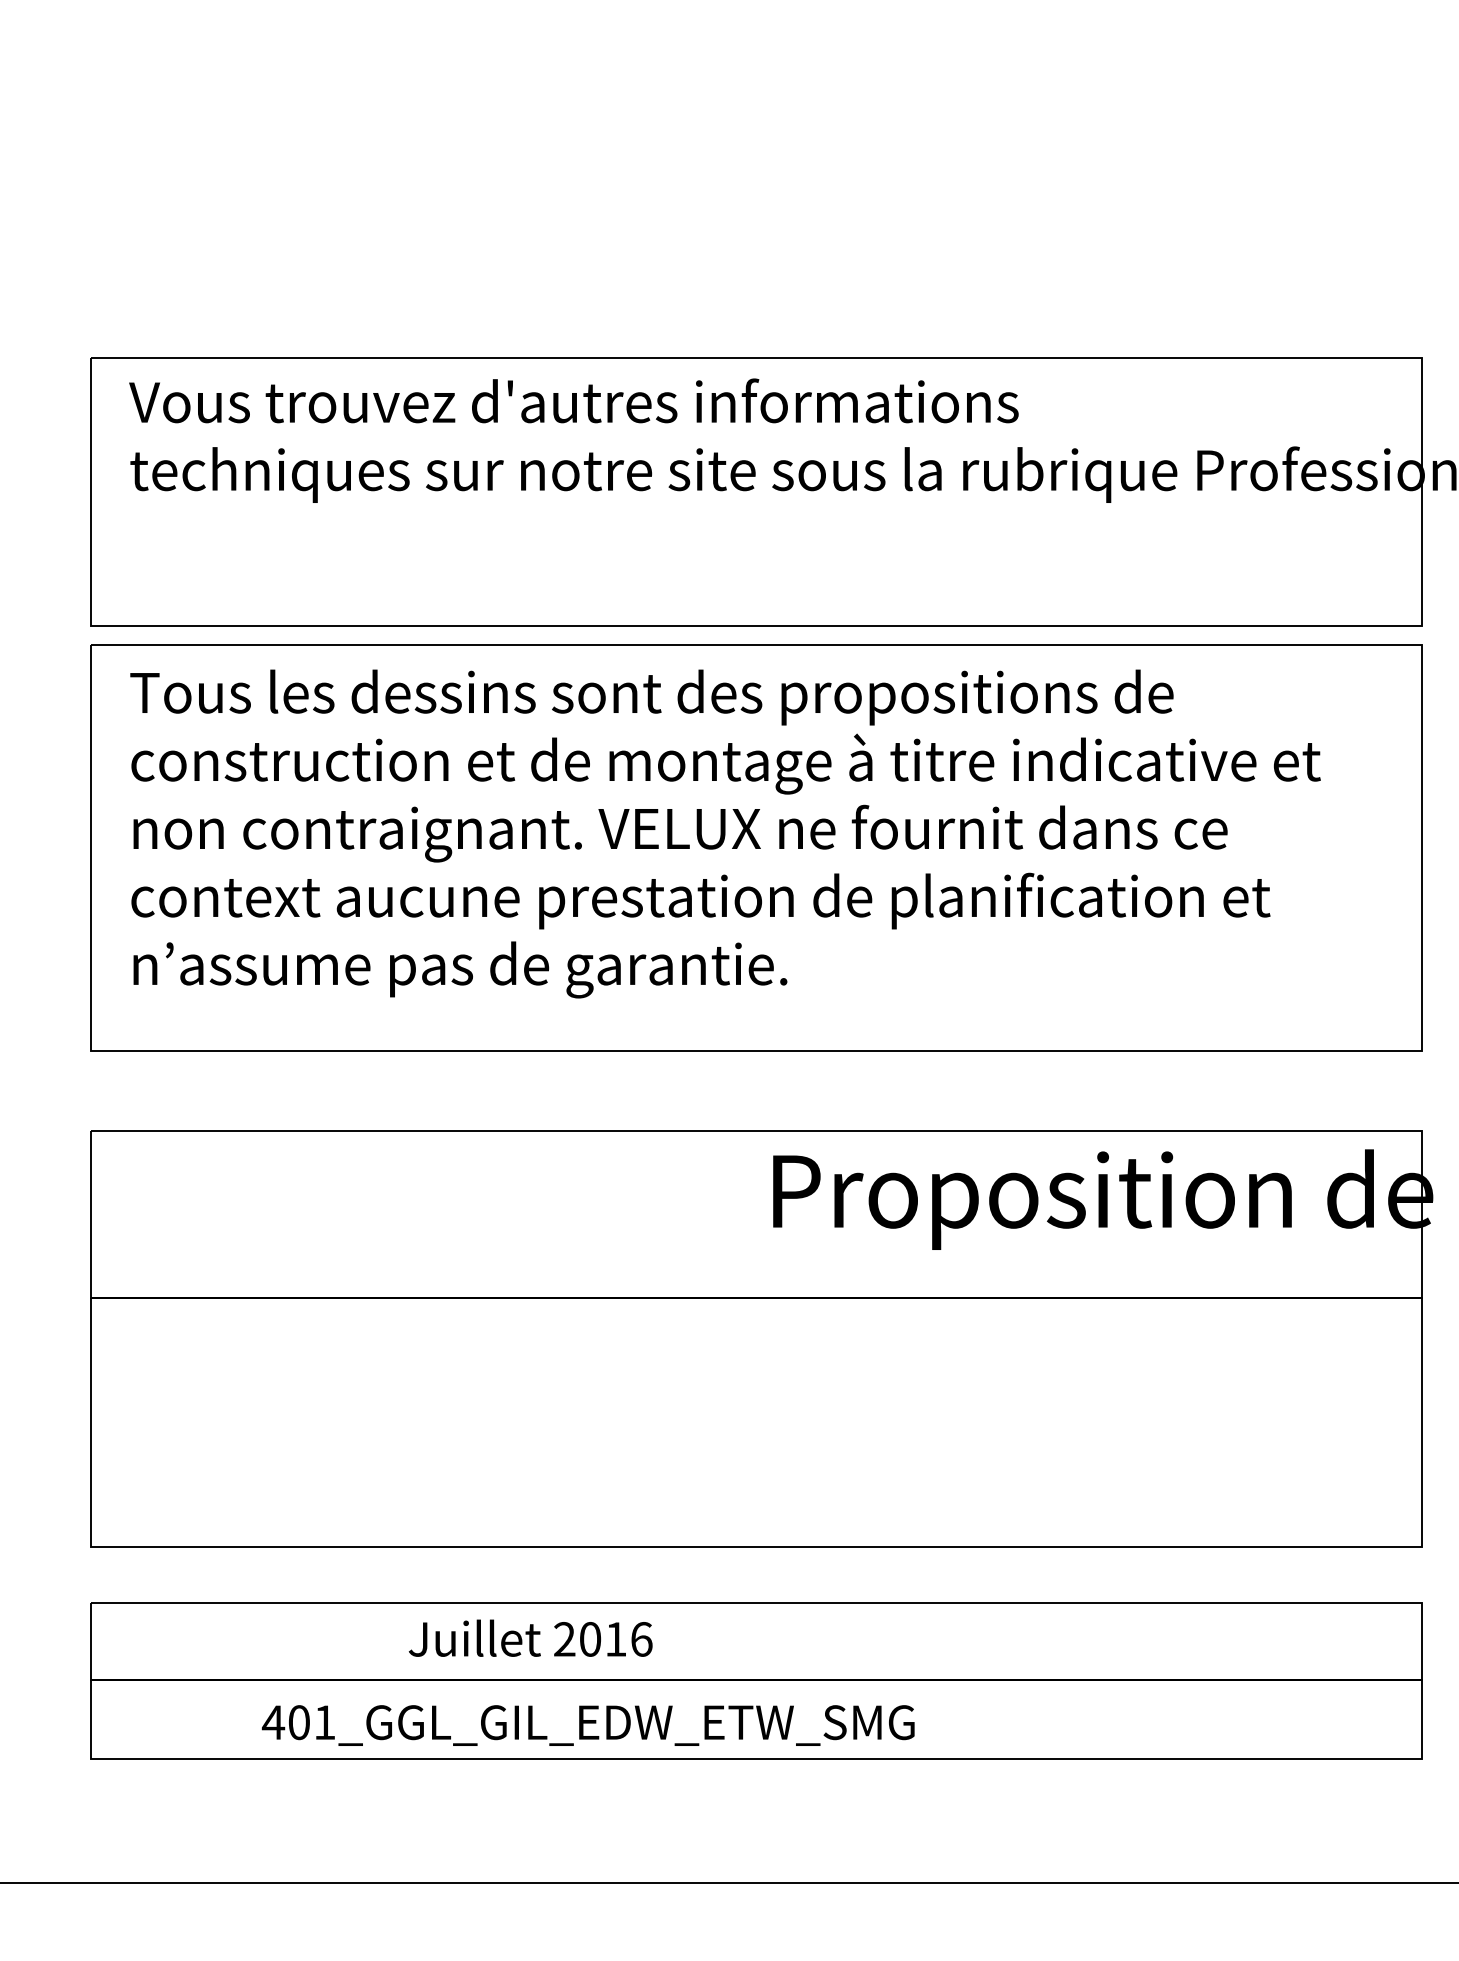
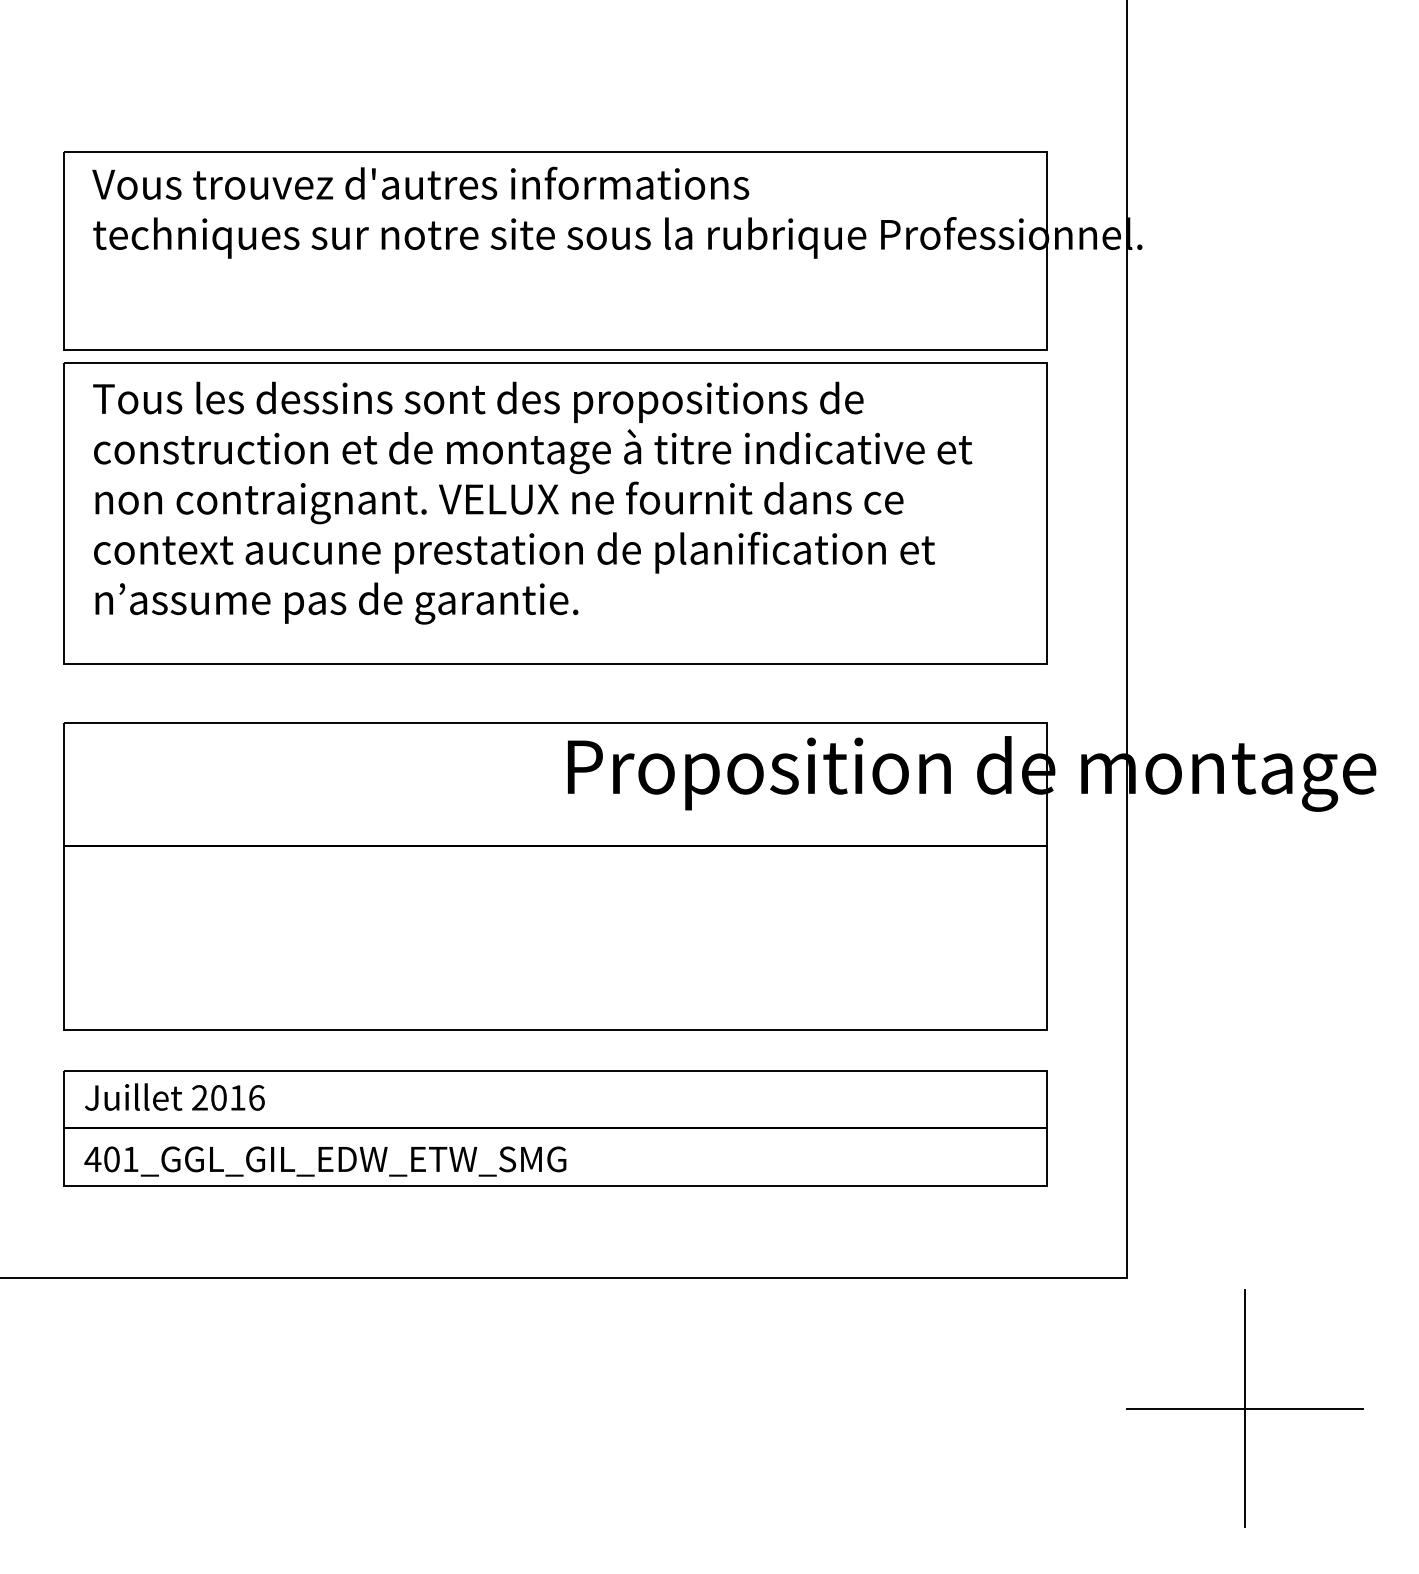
text: (530, 1637) -> (174, 1096), moved
text: (588, 1725) -> (325, 1161), moved

